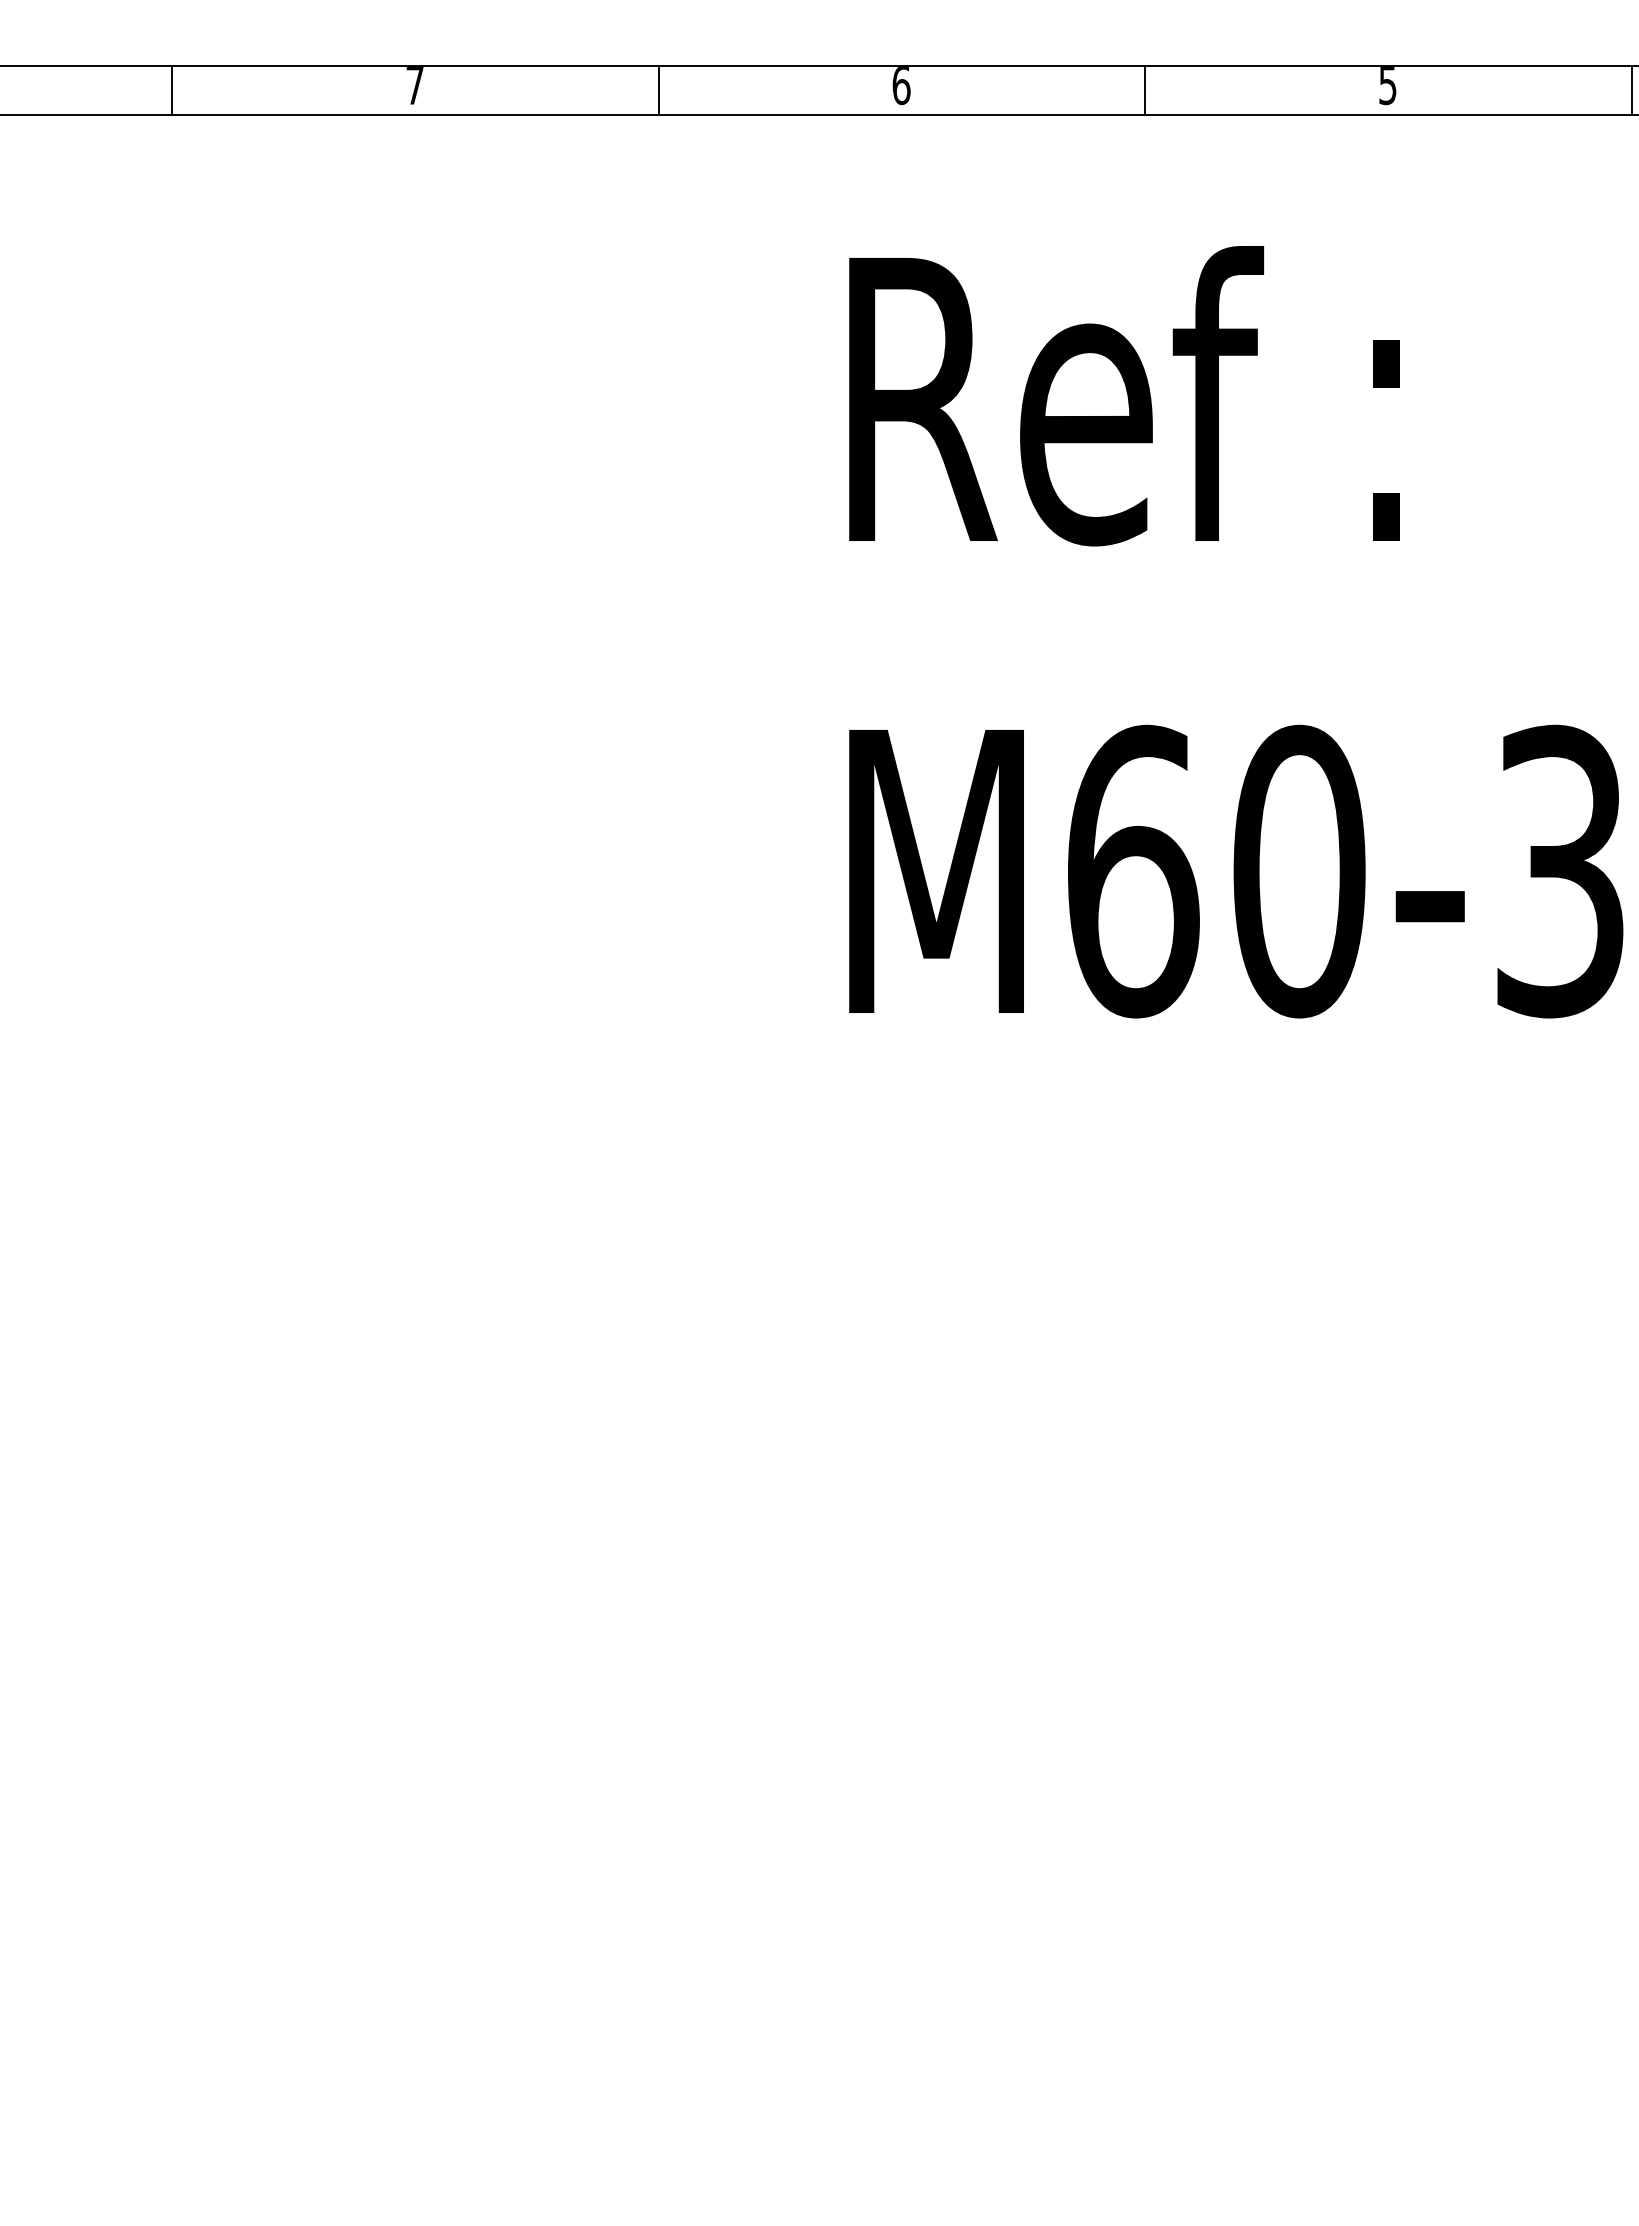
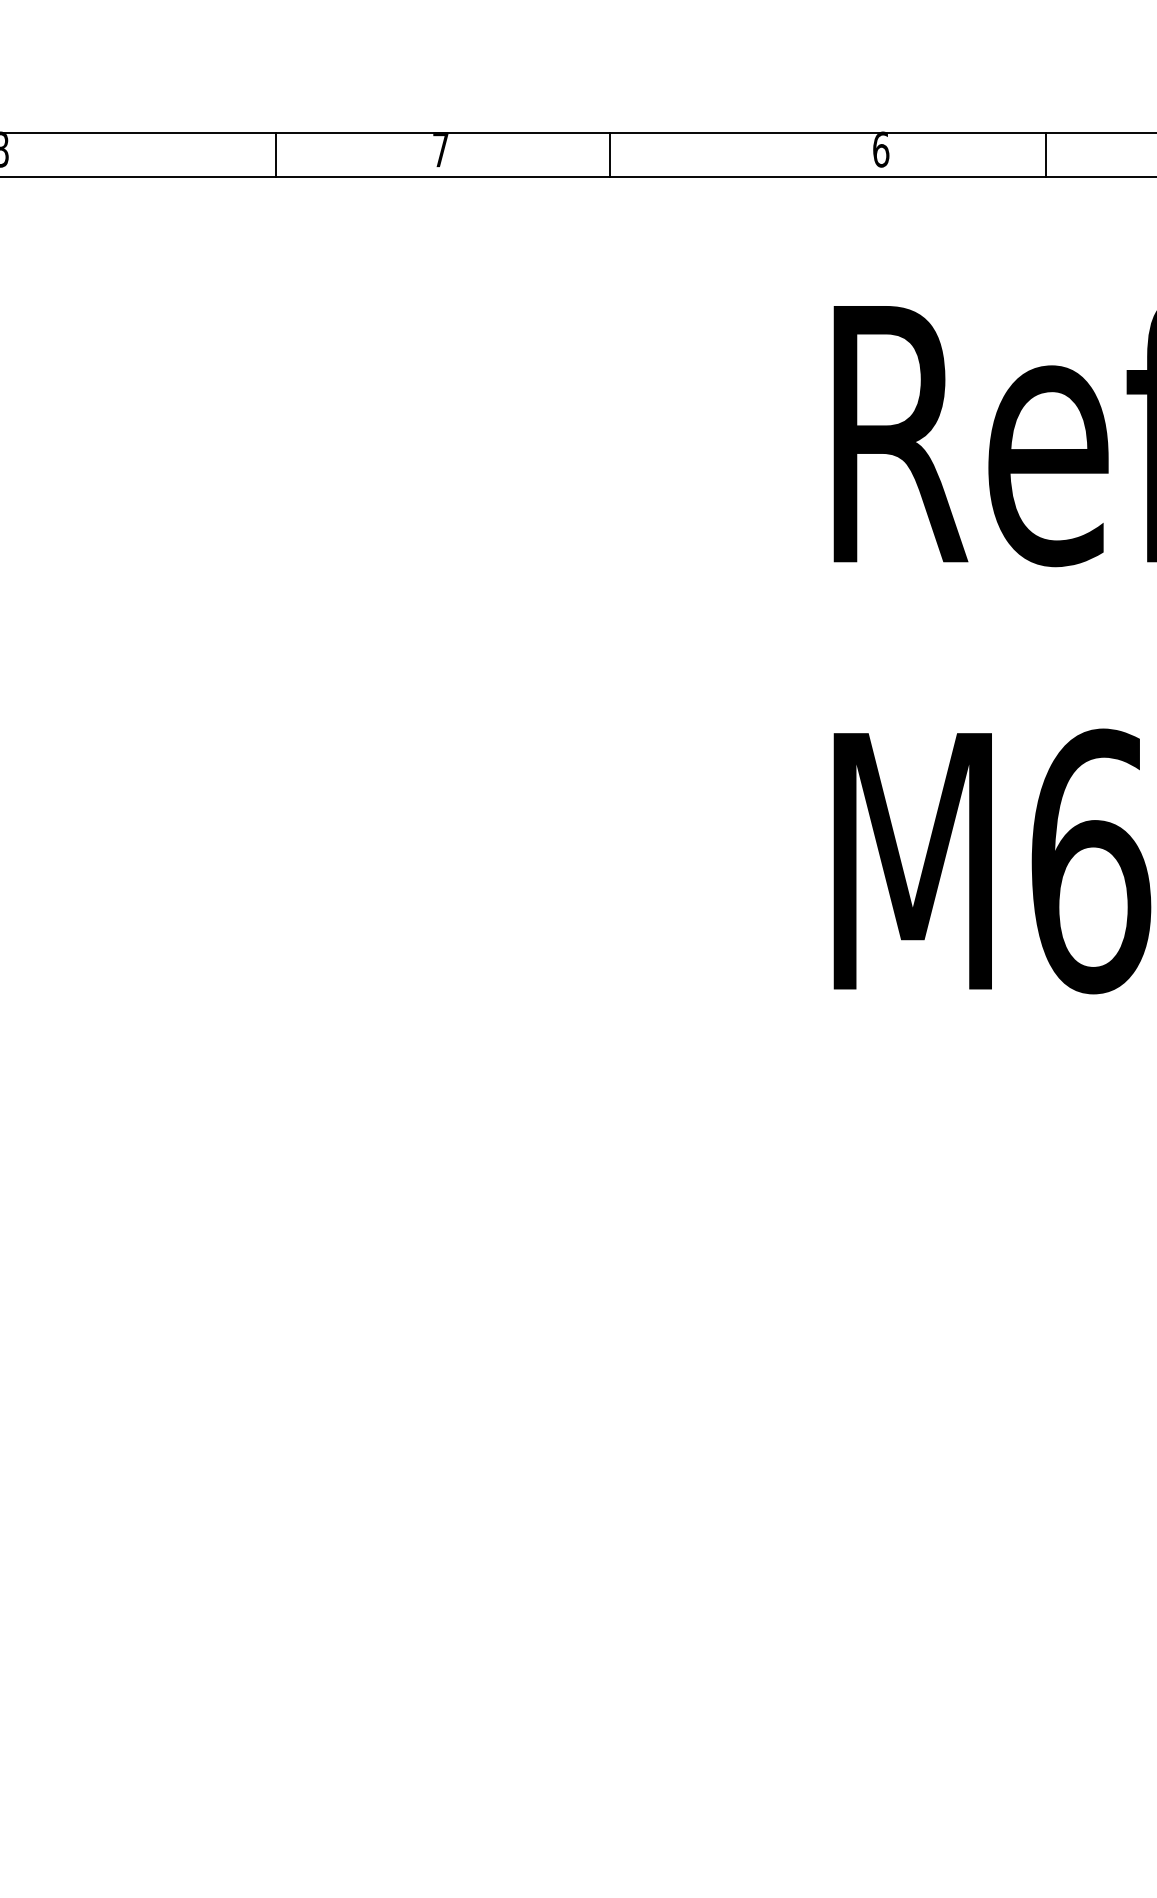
line: (172, 90) -> (276, 154), moved
line: (658, 90) -> (609, 154), moved
line: (1145, 90) -> (1046, 154), moved

